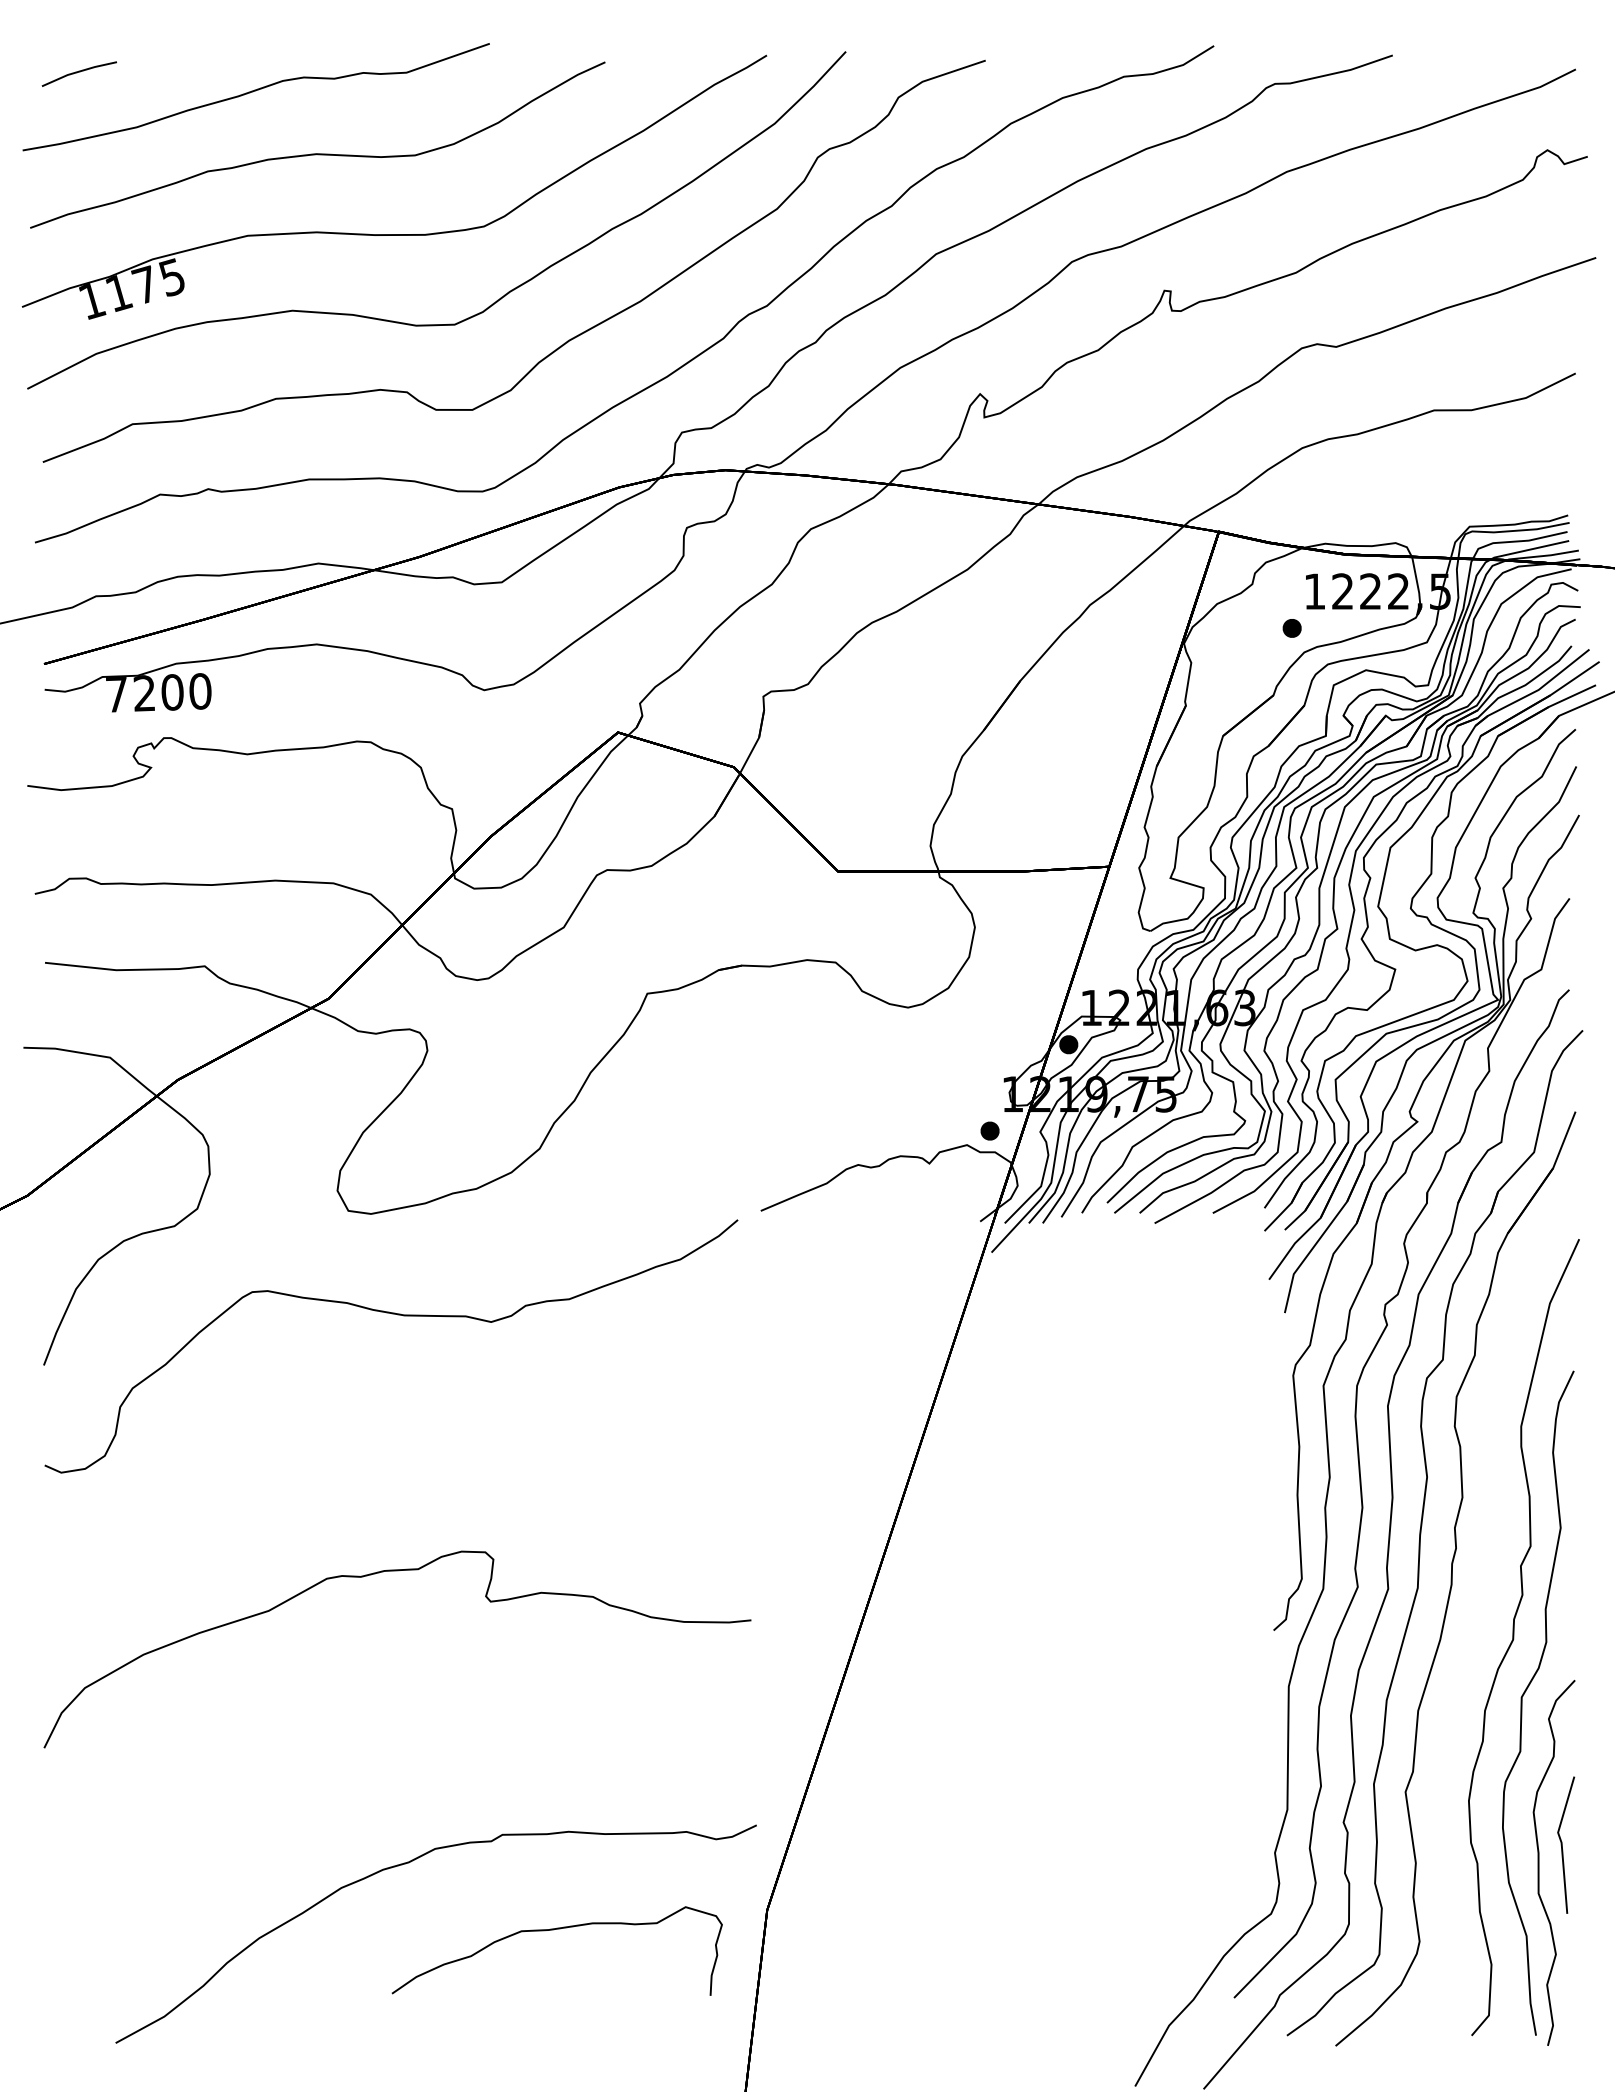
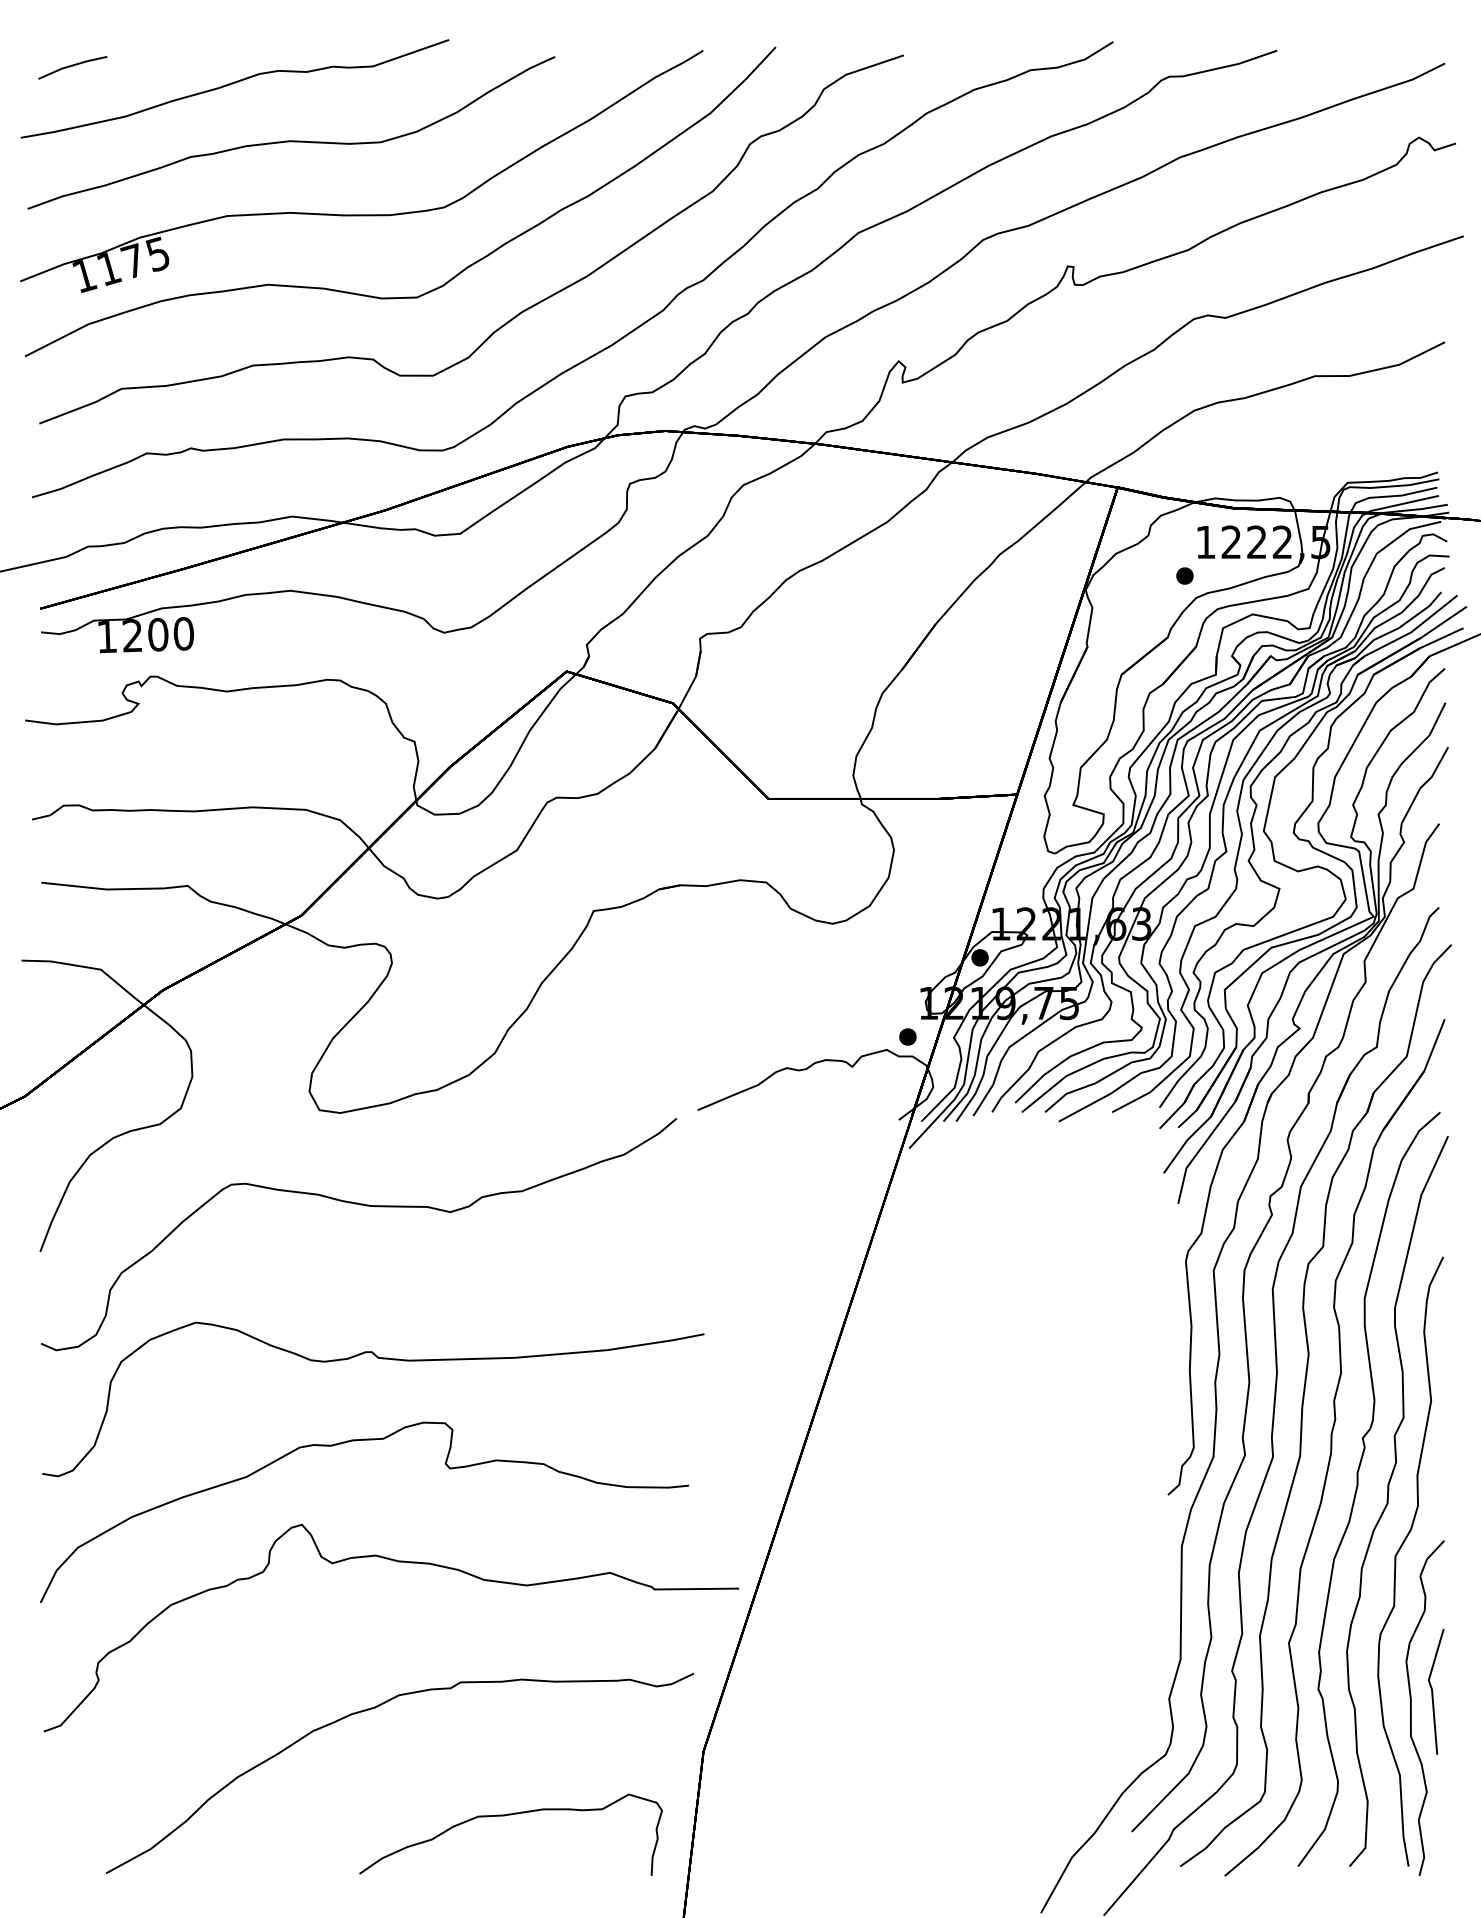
text: (116, 694) -> (106, 636), 7200 -> 1200
part: (414, 1482) -> (380, 1359), added
part: (1481, 1620) -> (1358, 1485), added
part: (438, 1704) -> (402, 1562), added
part: (553, 1930) -> (507, 1815), moved

